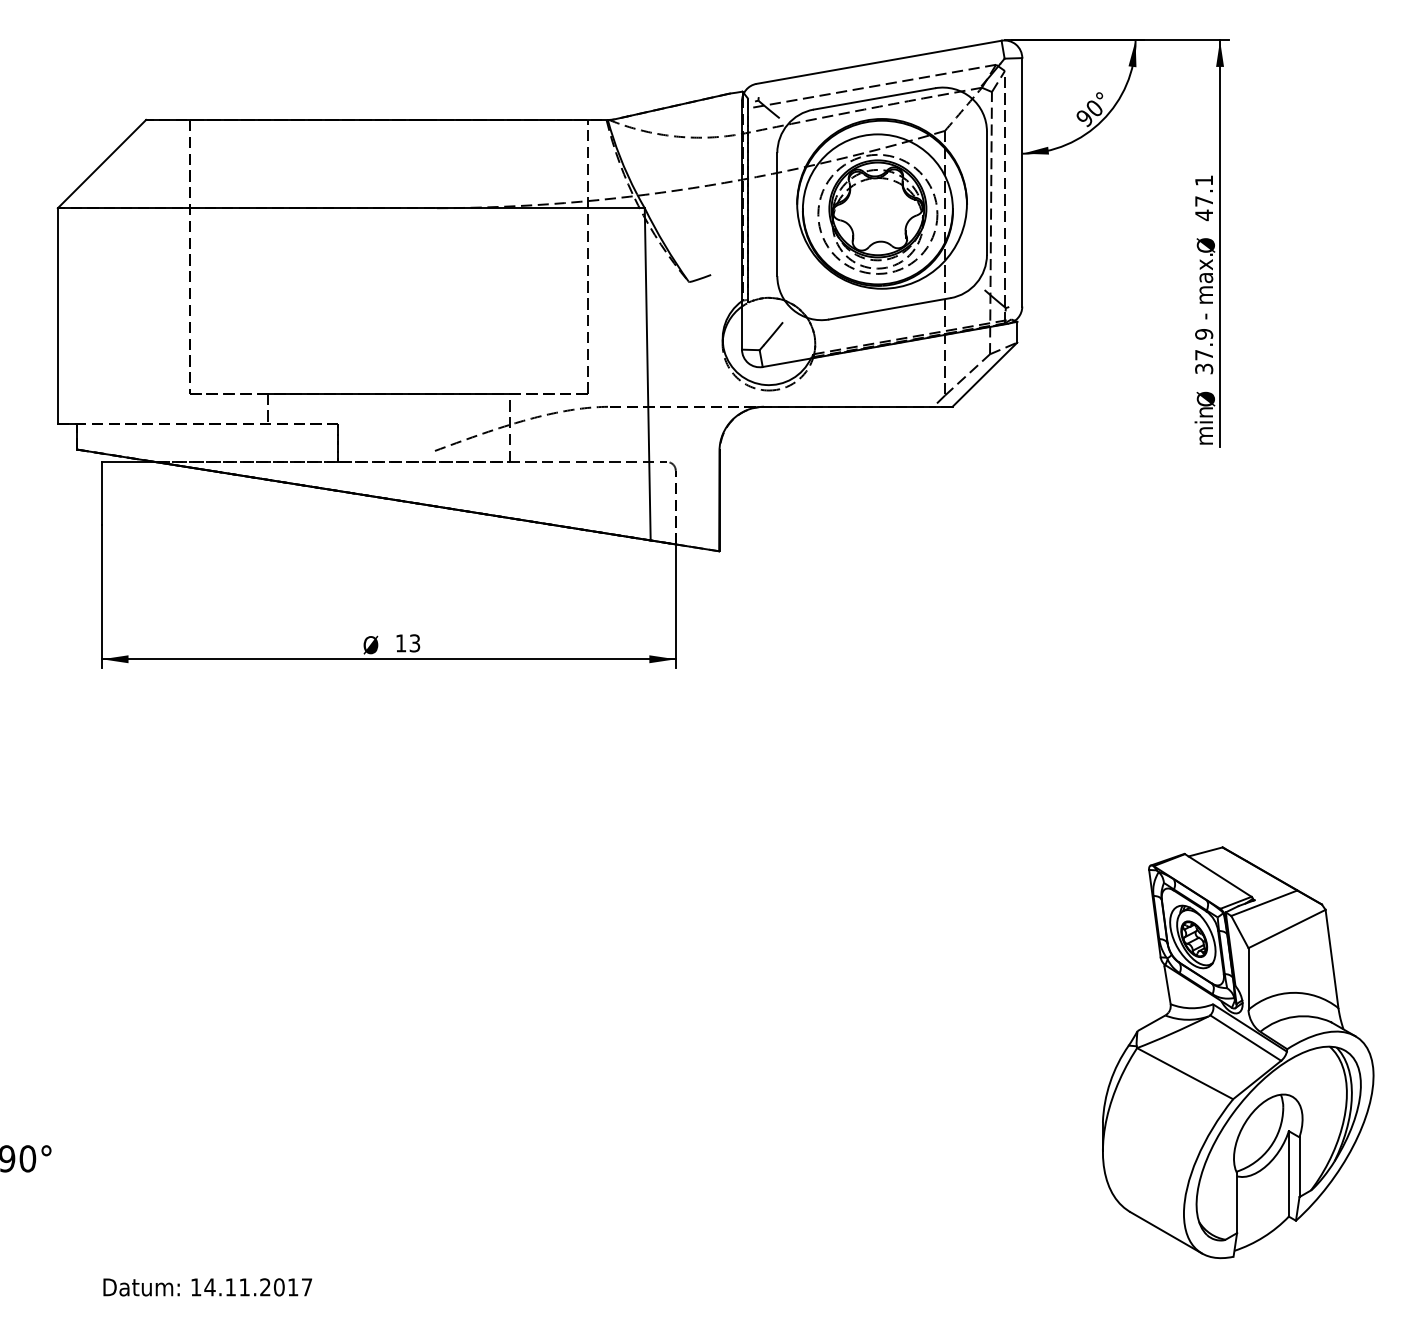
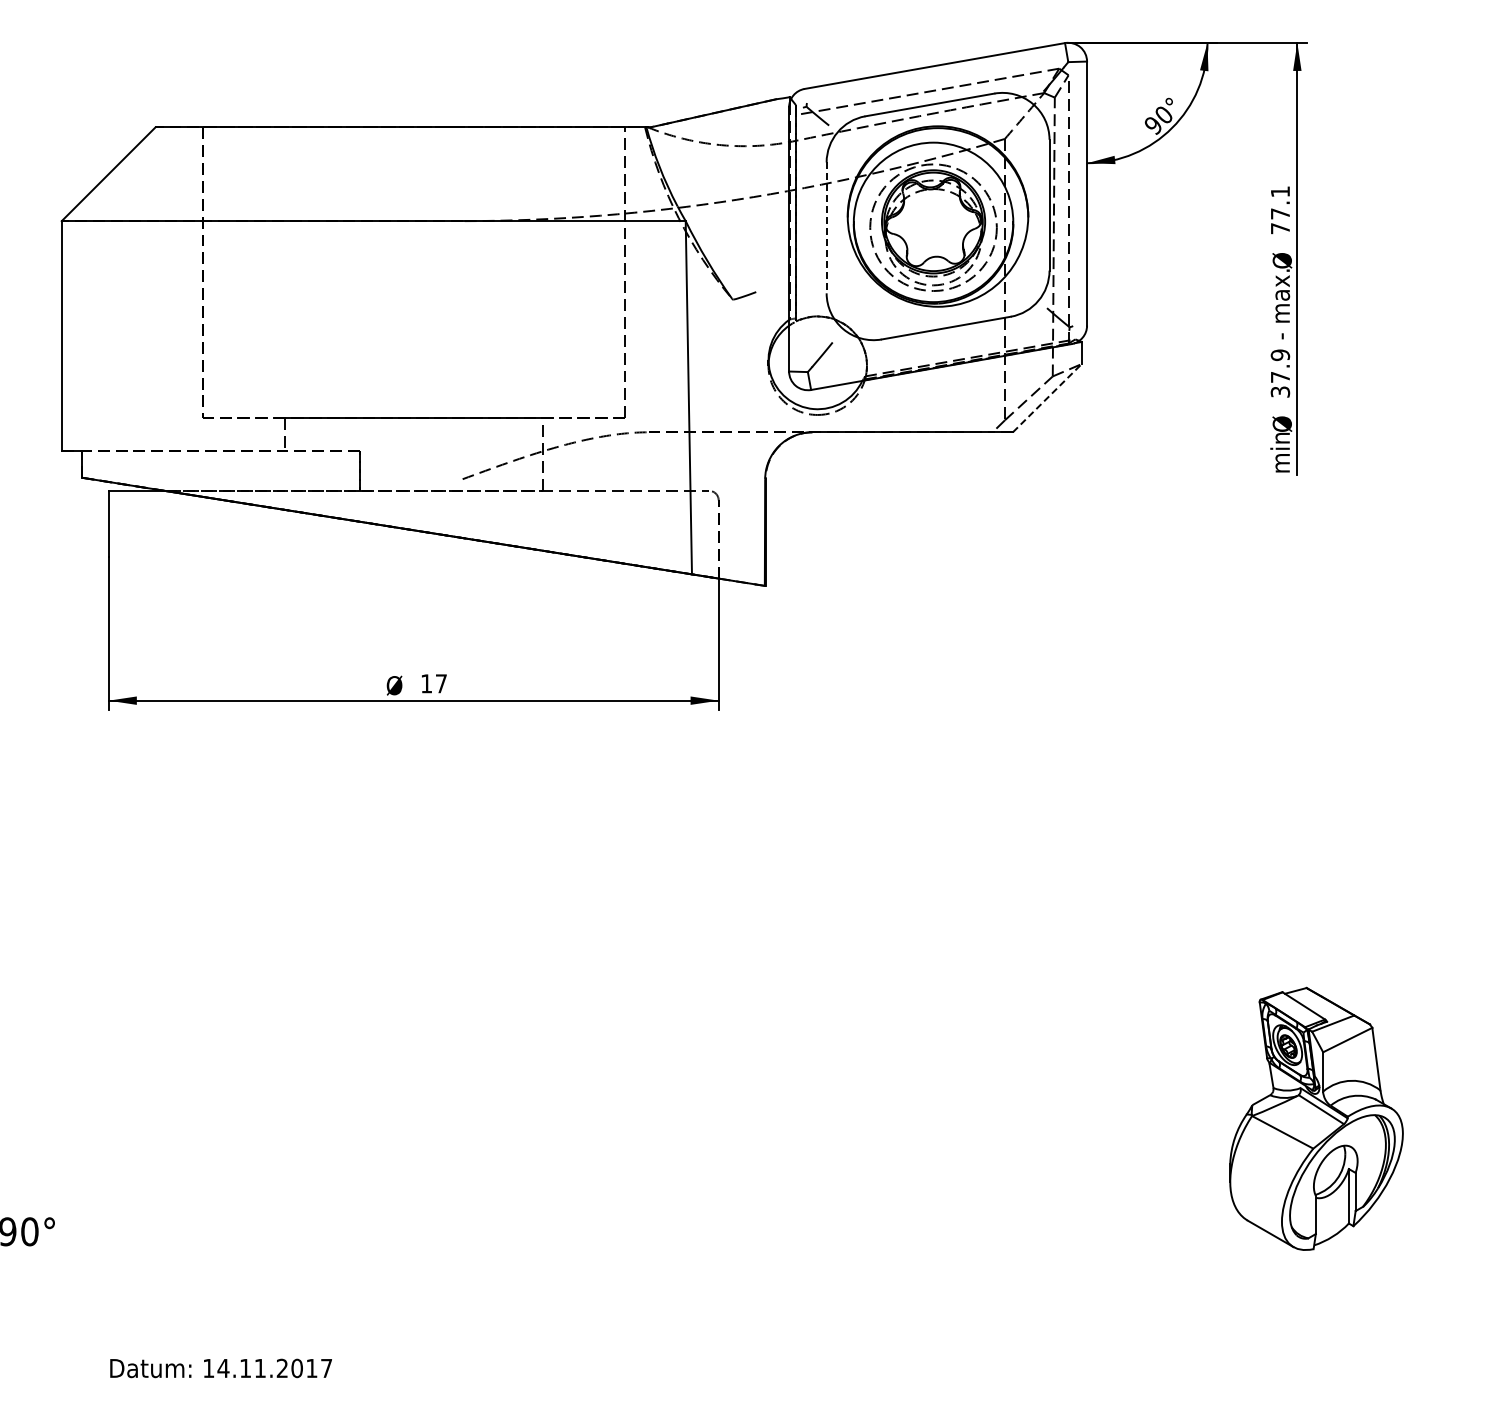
line: (777, 215) -> (826, 228), solid -> dashed
text: (1204, 215) -> (1280, 228), 47.1 -> 77.1
line: (985, 374) -> (1047, 397), solid -> dashed
text: (414, 643) -> (440, 683), 13 -> 17
part: (1238, 1052) -> (1316, 1118), size x0.6

